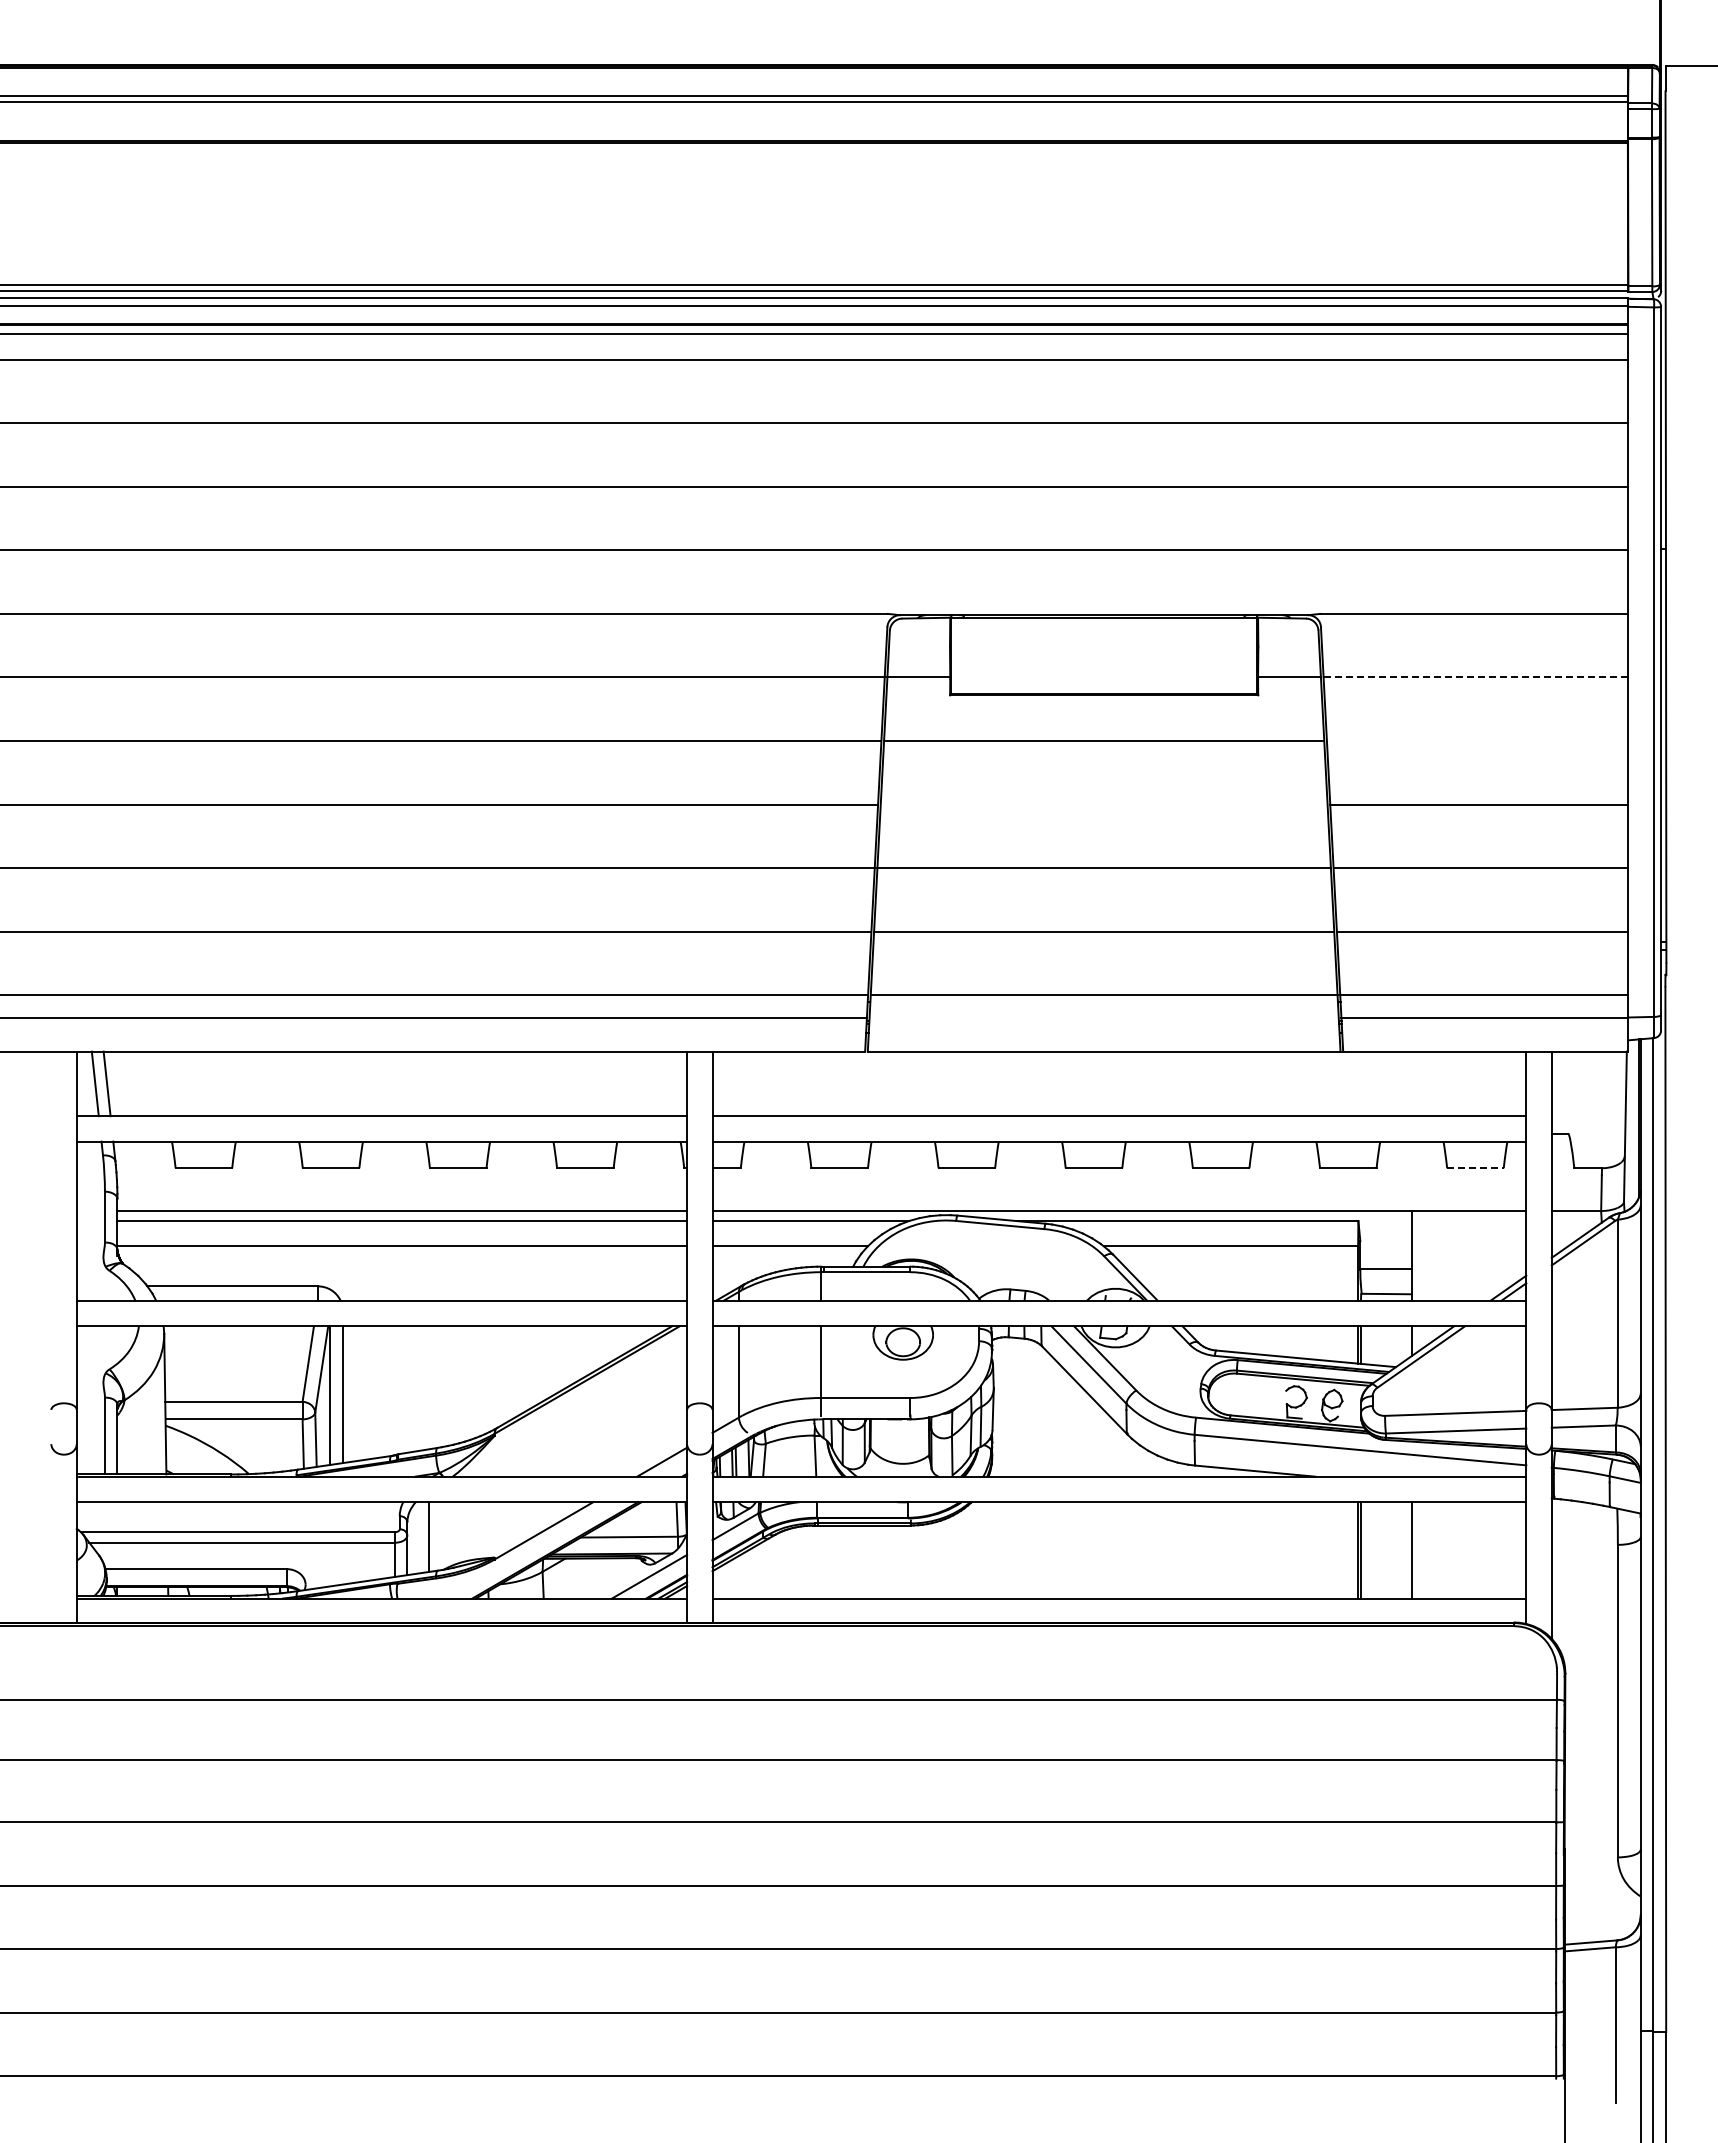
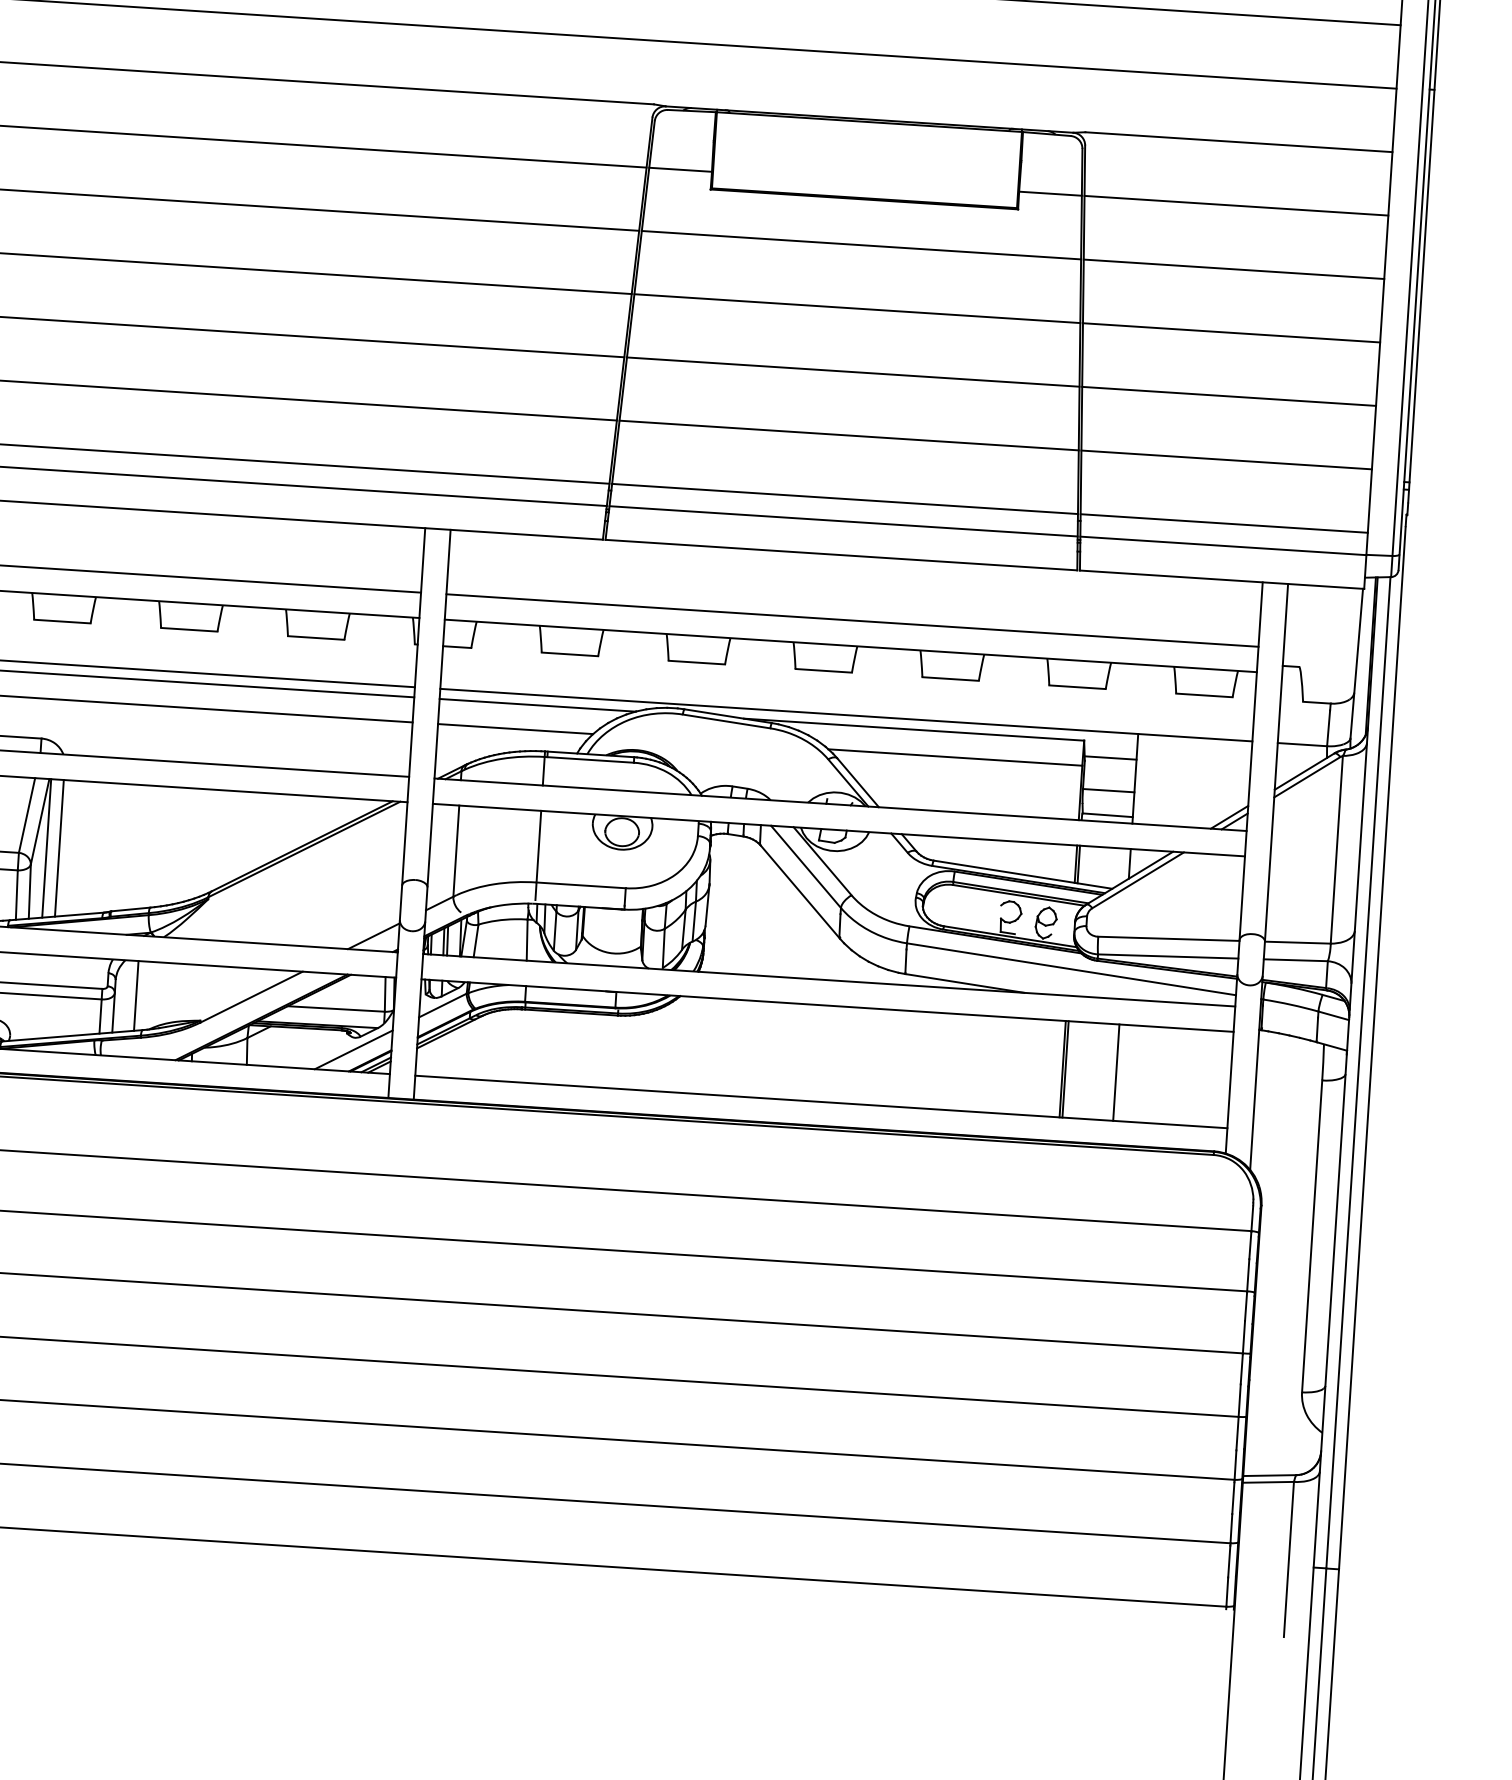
line: (1476, 677) -> (1237, 205), dashed -> solid
line: (1477, 741) -> (1233, 269), added
line: (1103, 804) -> (856, 308), added
line: (1103, 1017) -> (842, 521), added
line: (1475, 1168) -> (1204, 695), dashed -> solid
line: (1385, 1236) -> (1110, 757), added

